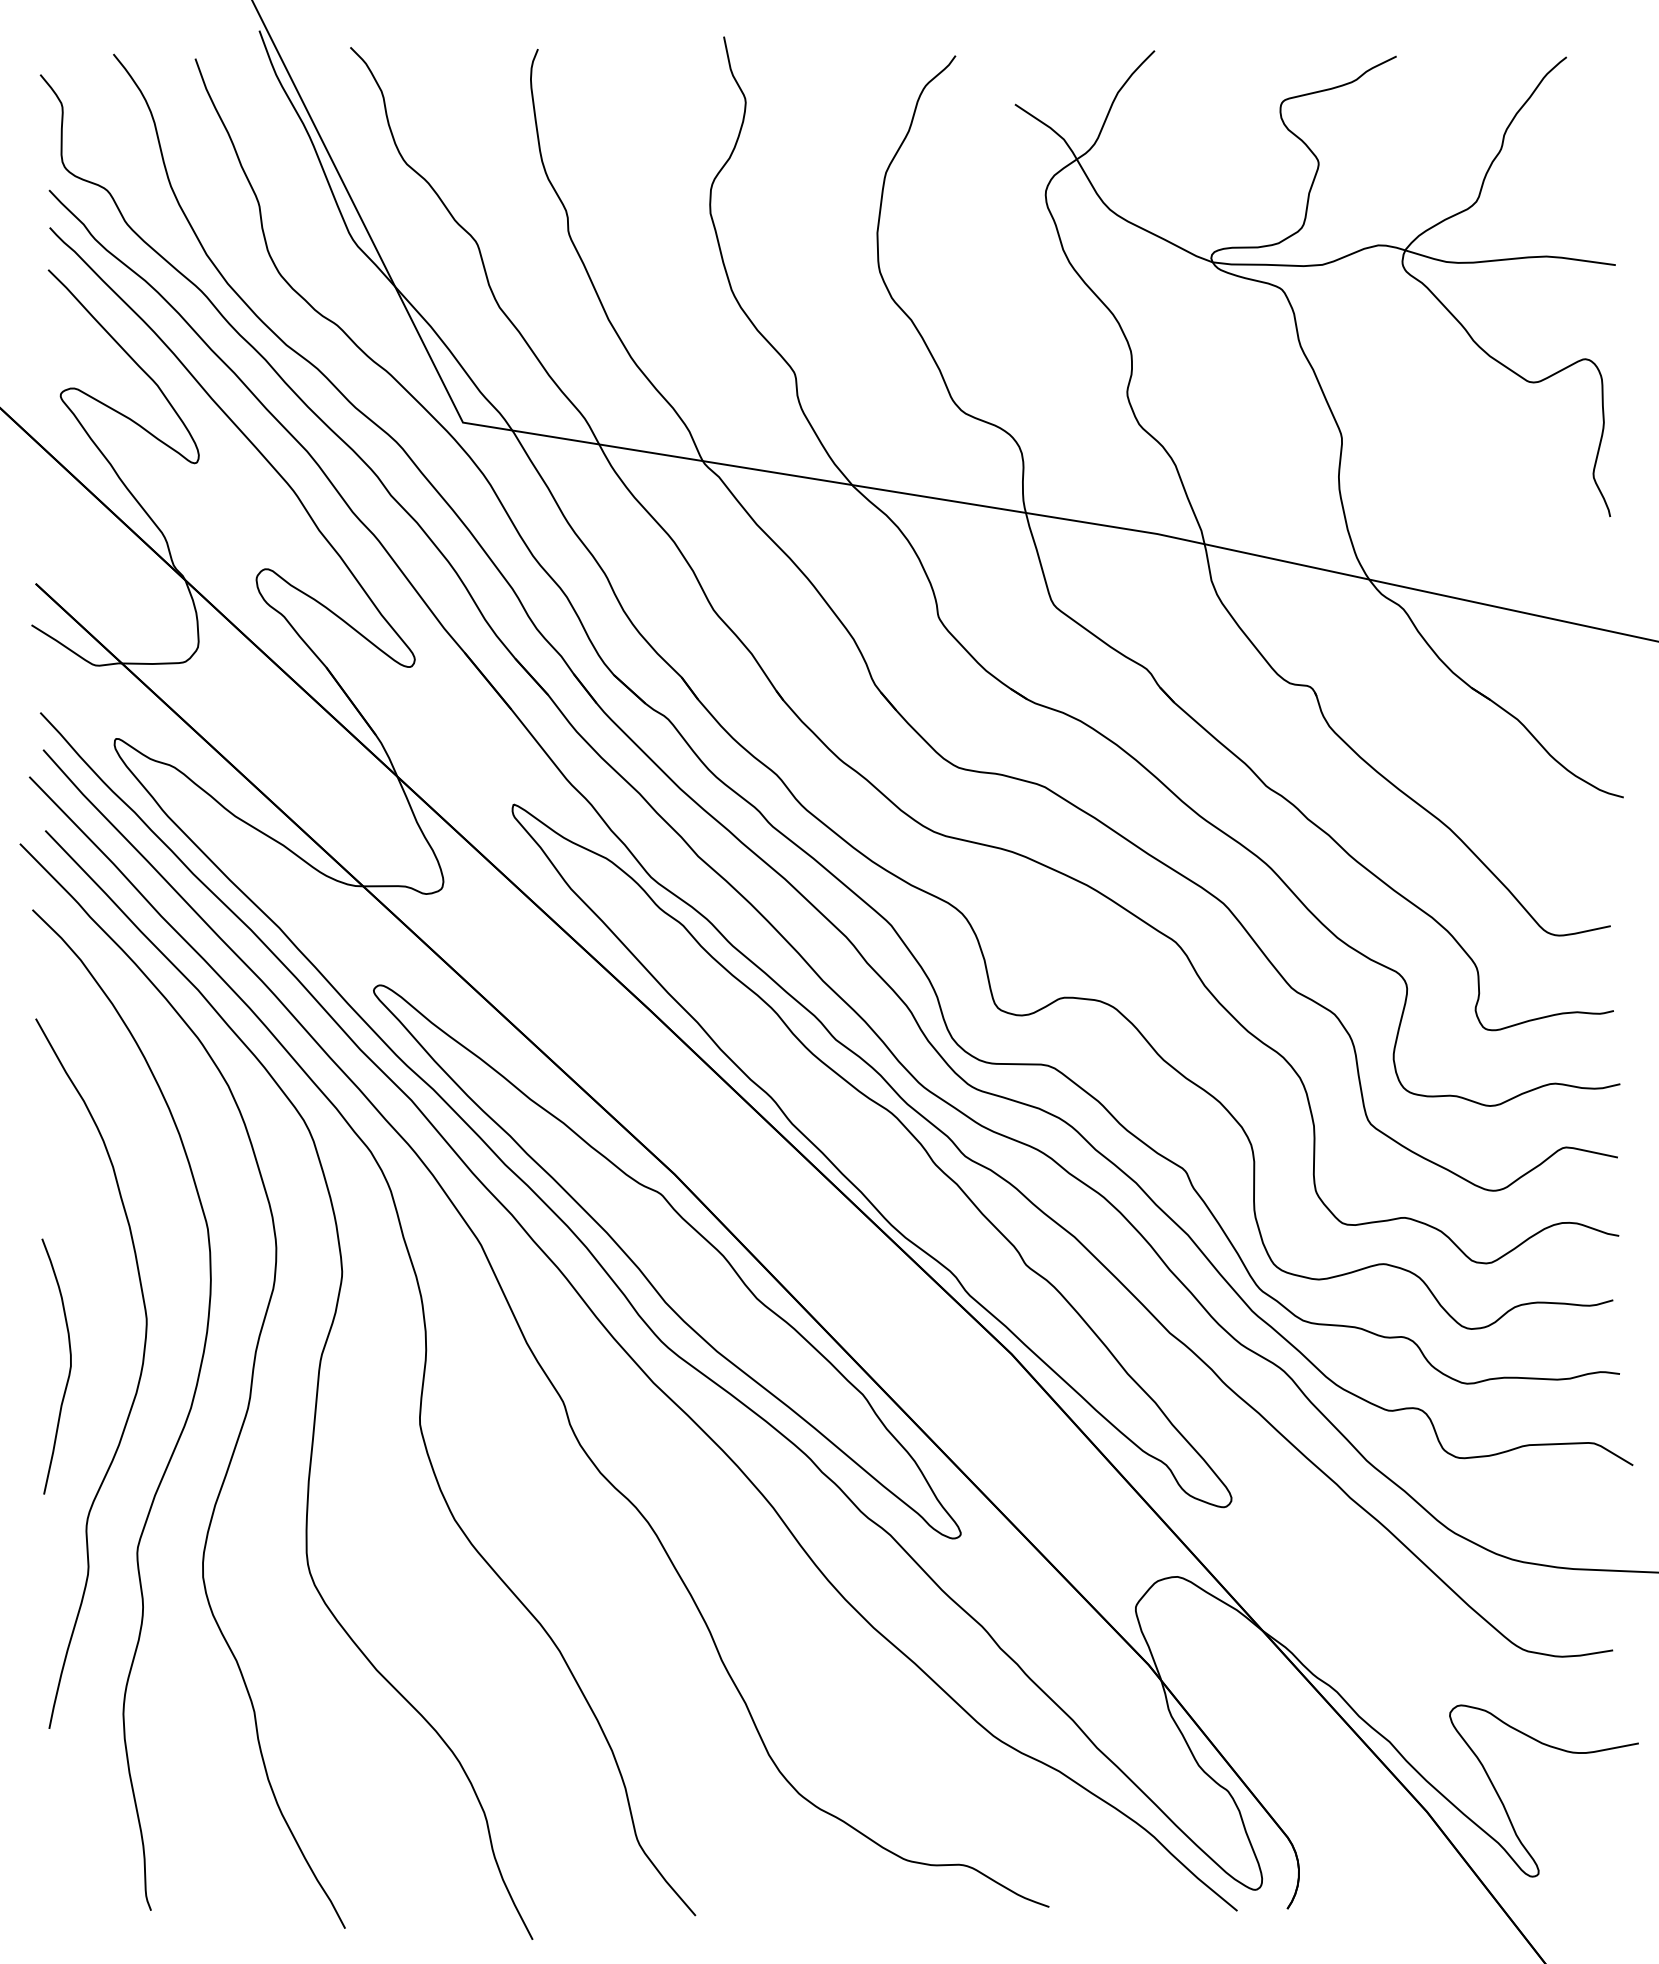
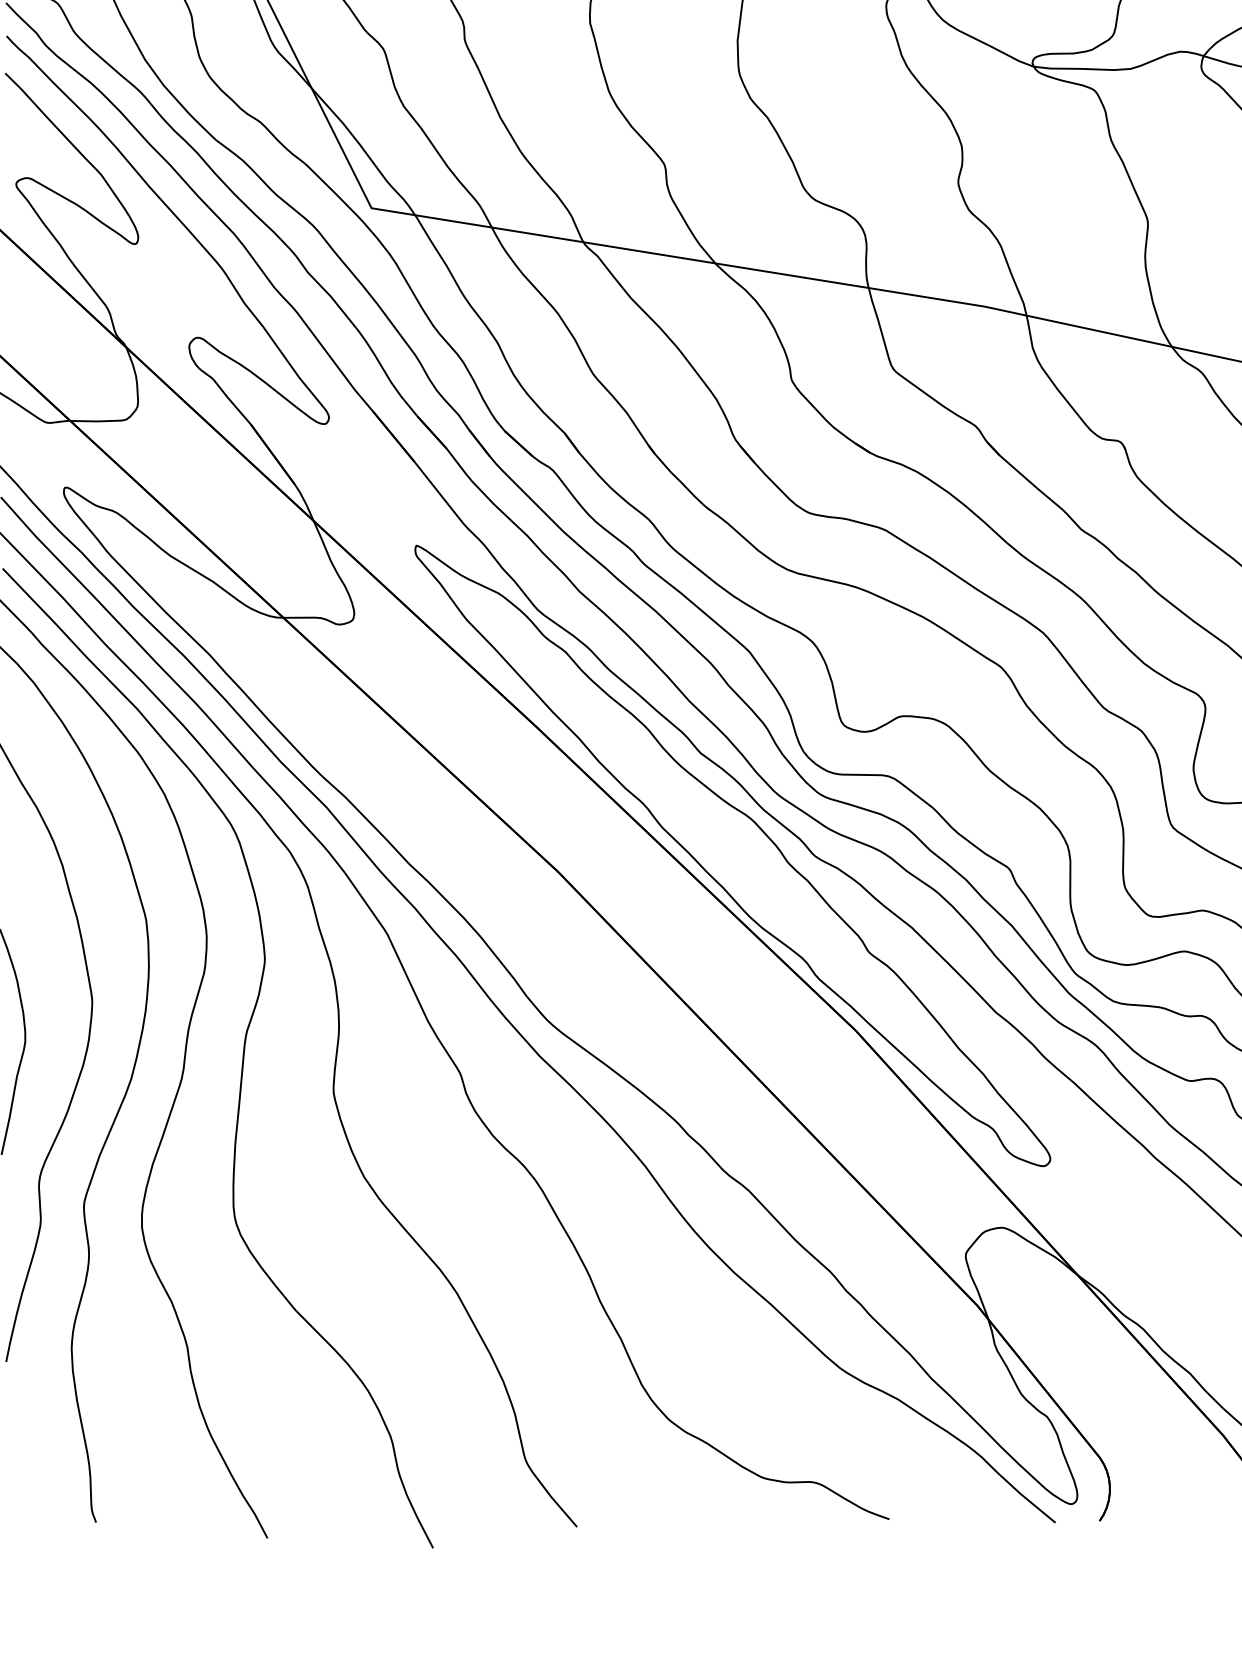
part: (667, 1261) -> (552, 949), removed

